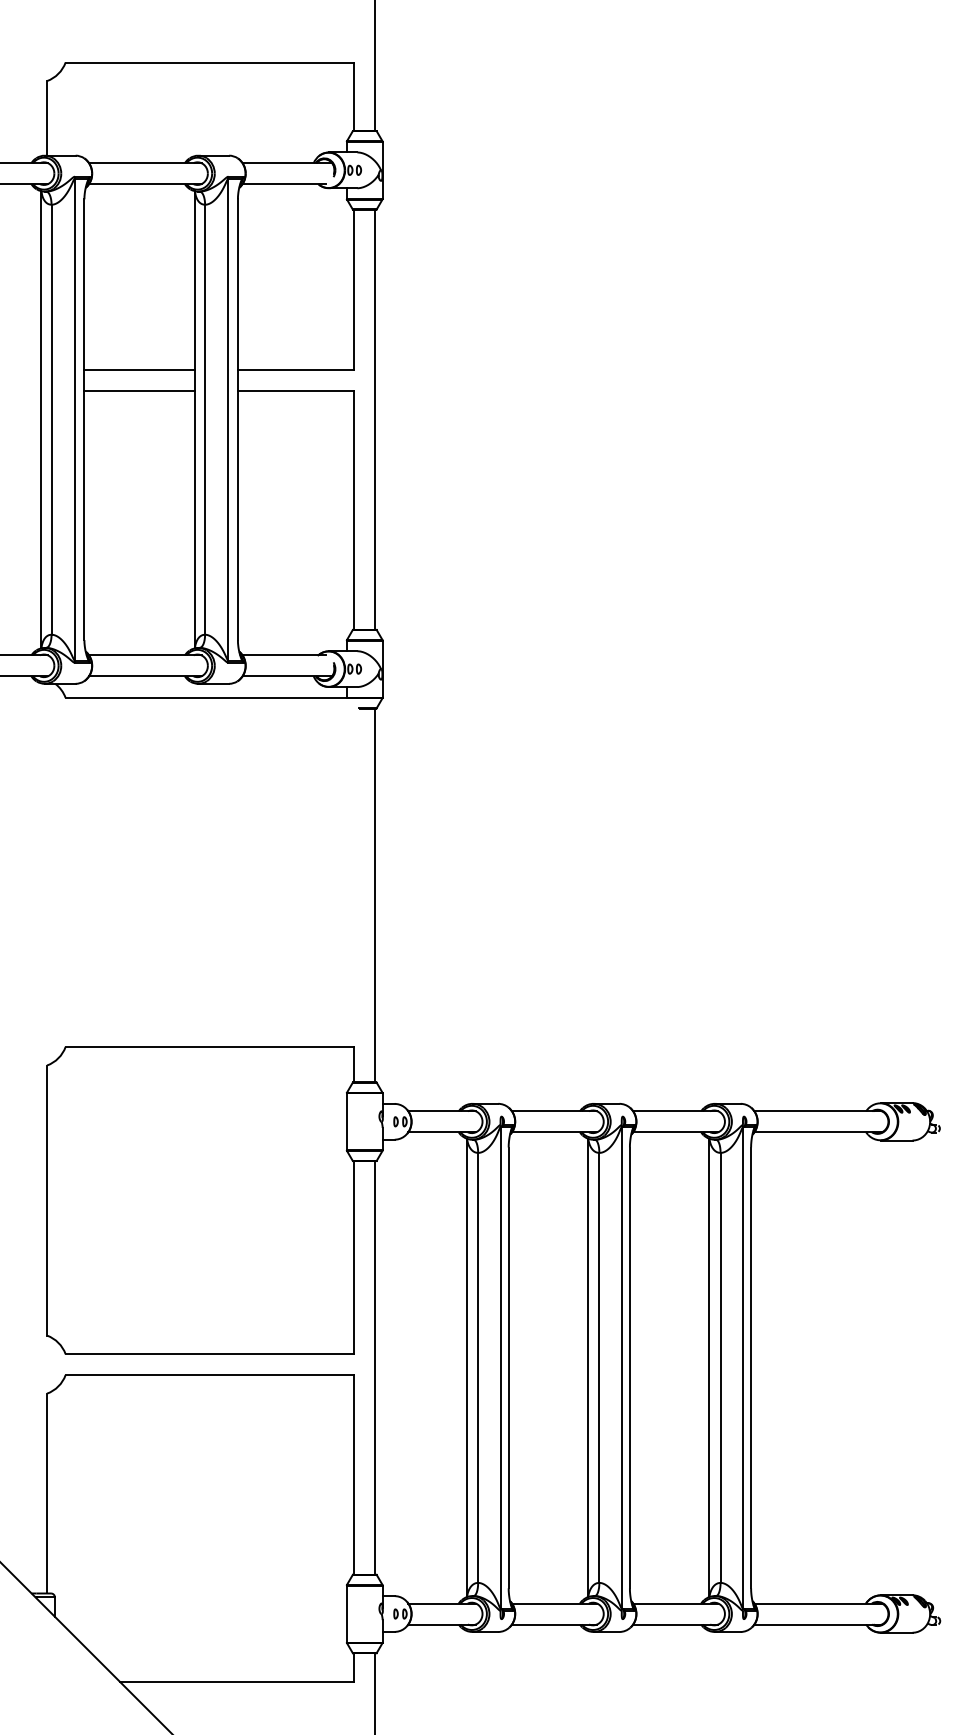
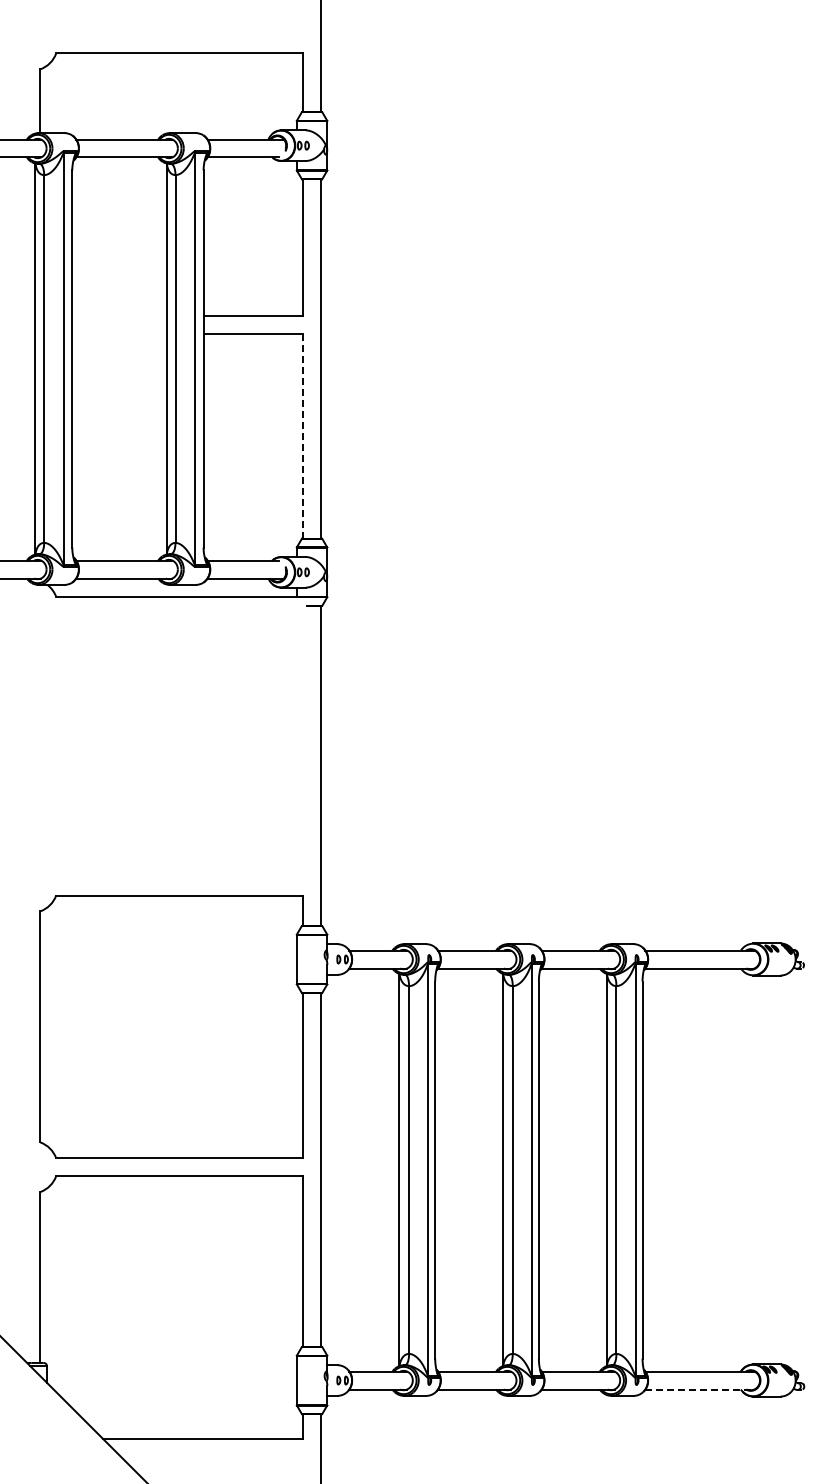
line: (139, 370) -> (119, 316), removed
line: (139, 391) -> (119, 334), removed
line: (354, 510) -> (303, 436), solid -> dashed
line: (817, 1624) -> (699, 1389), solid -> dashed

